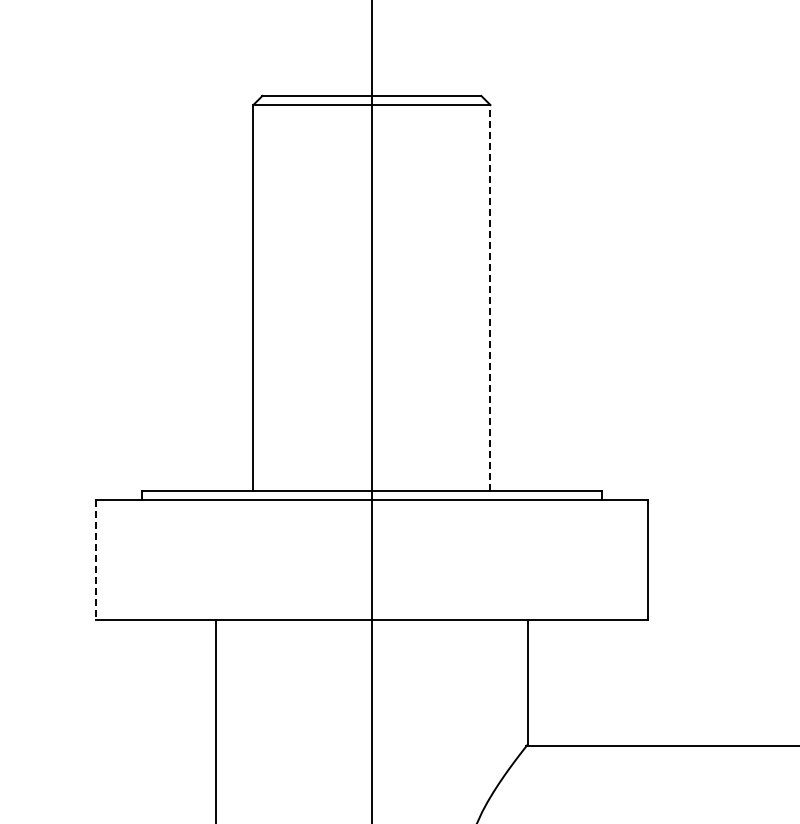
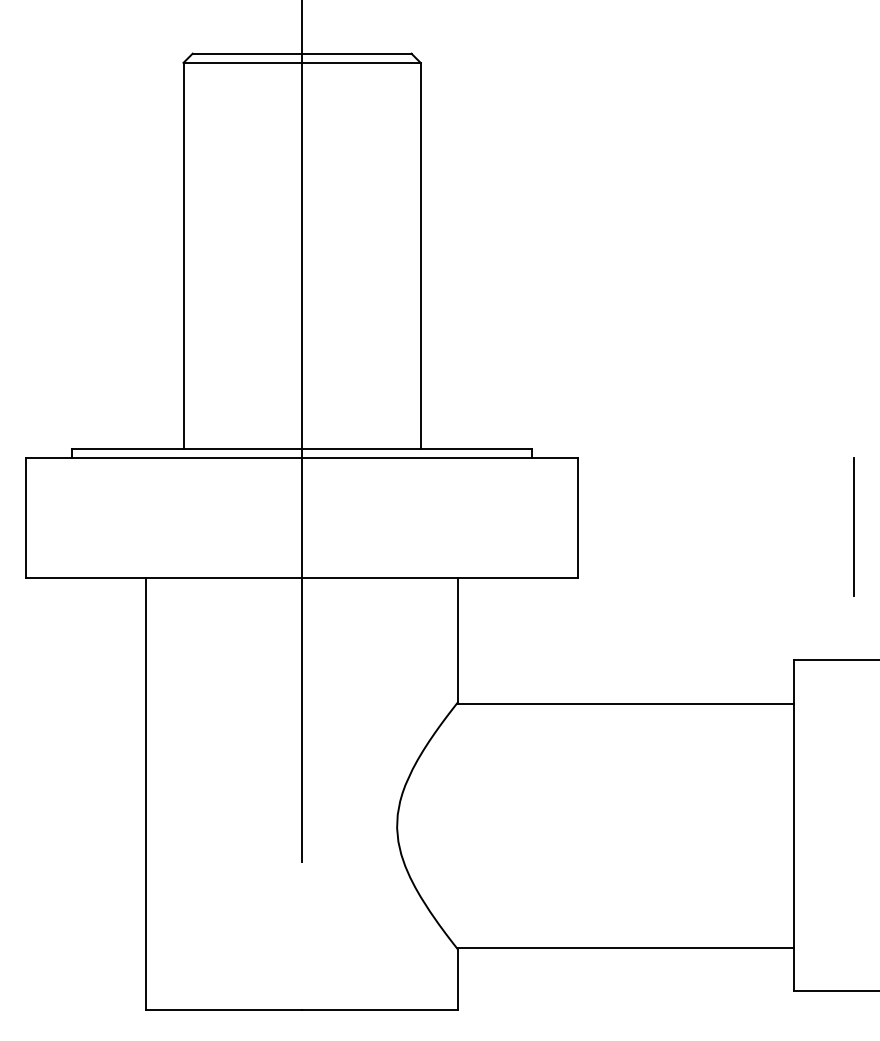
line: (490, 297) -> (420, 255), dashed -> solid
line: (96, 559) -> (26, 517), dashed -> solid

